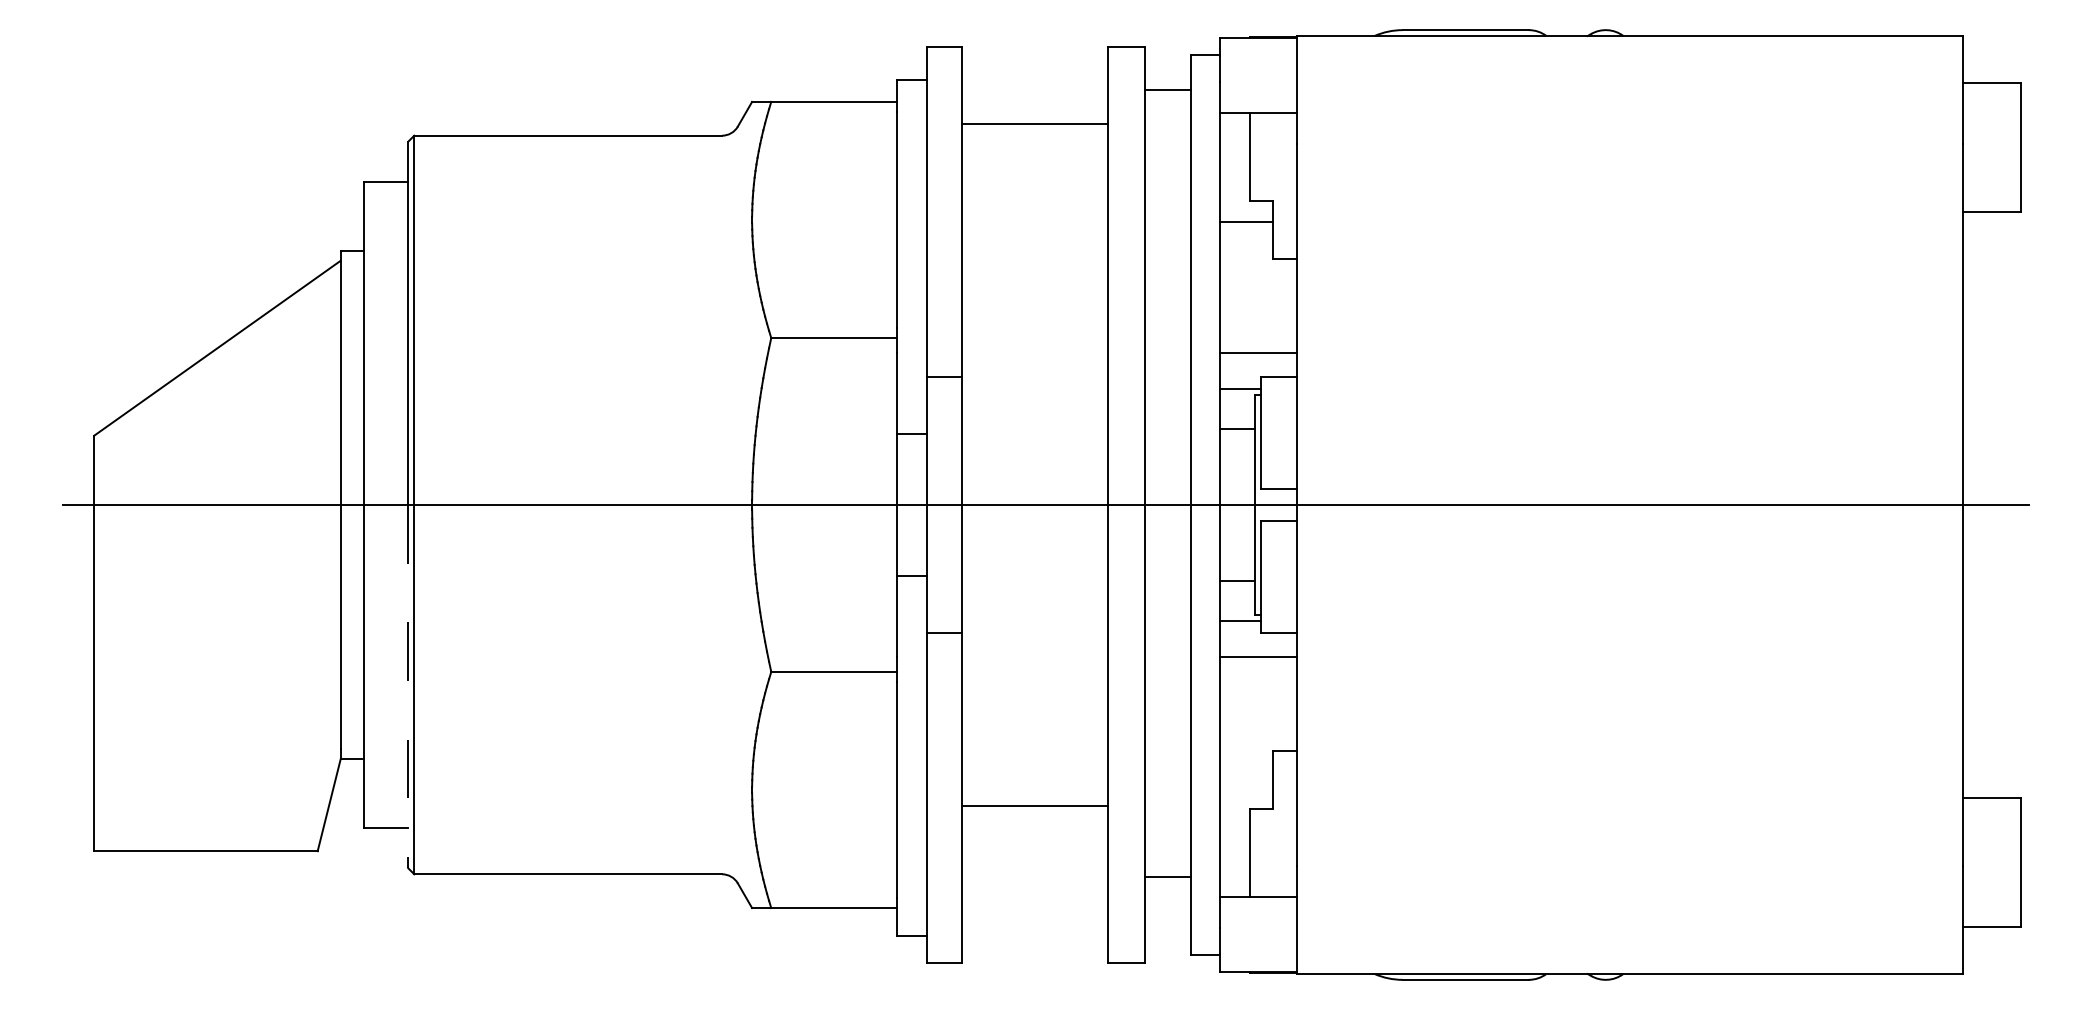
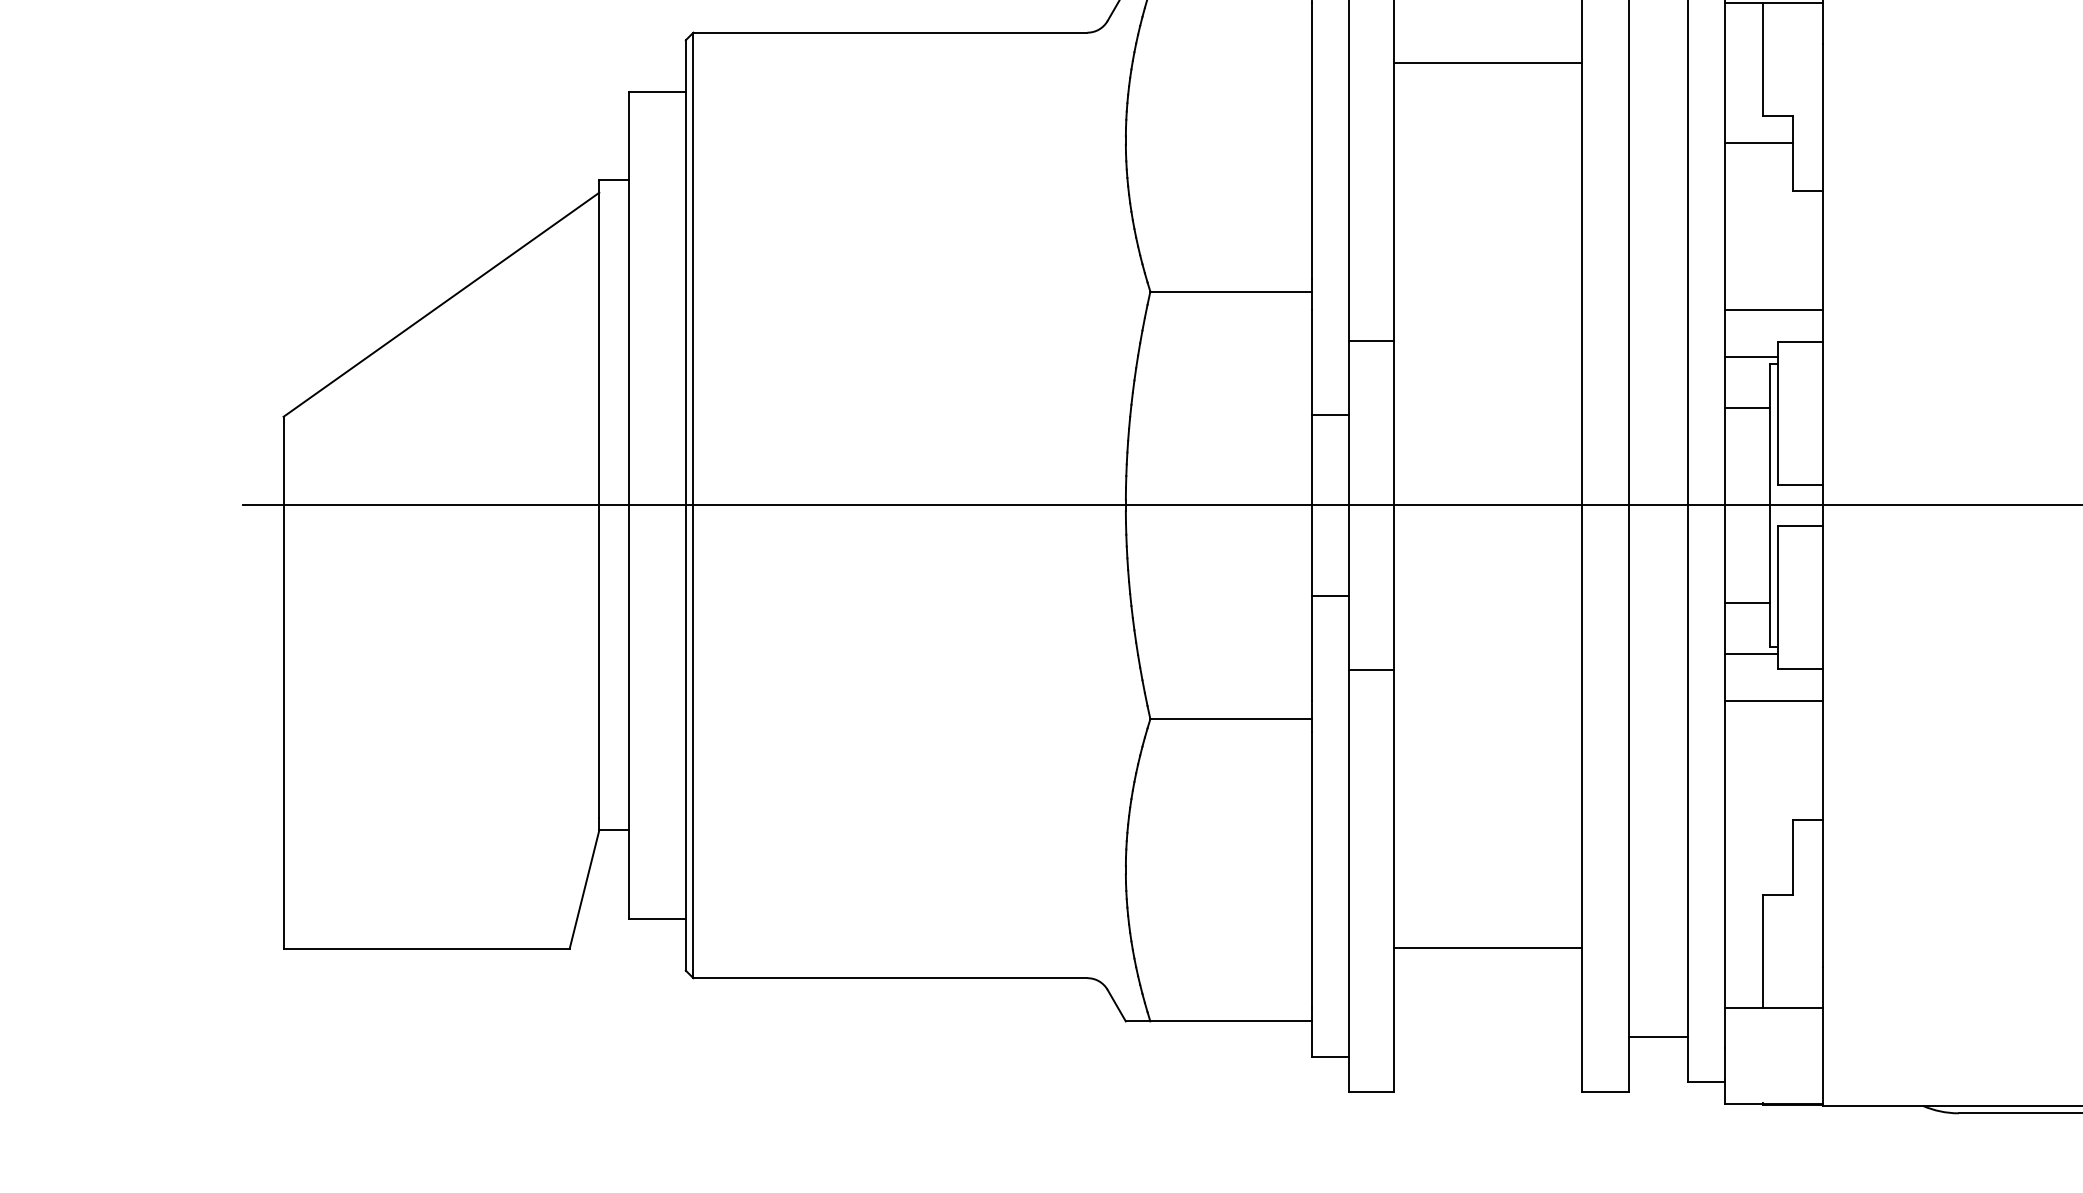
line: (1034, 124) -> (1487, 63), moved
line: (408, 686) -> (685, 737), dashed -> solid
line: (1034, 805) -> (1487, 947), moved
line: (1168, 877) -> (1658, 1037), moved

